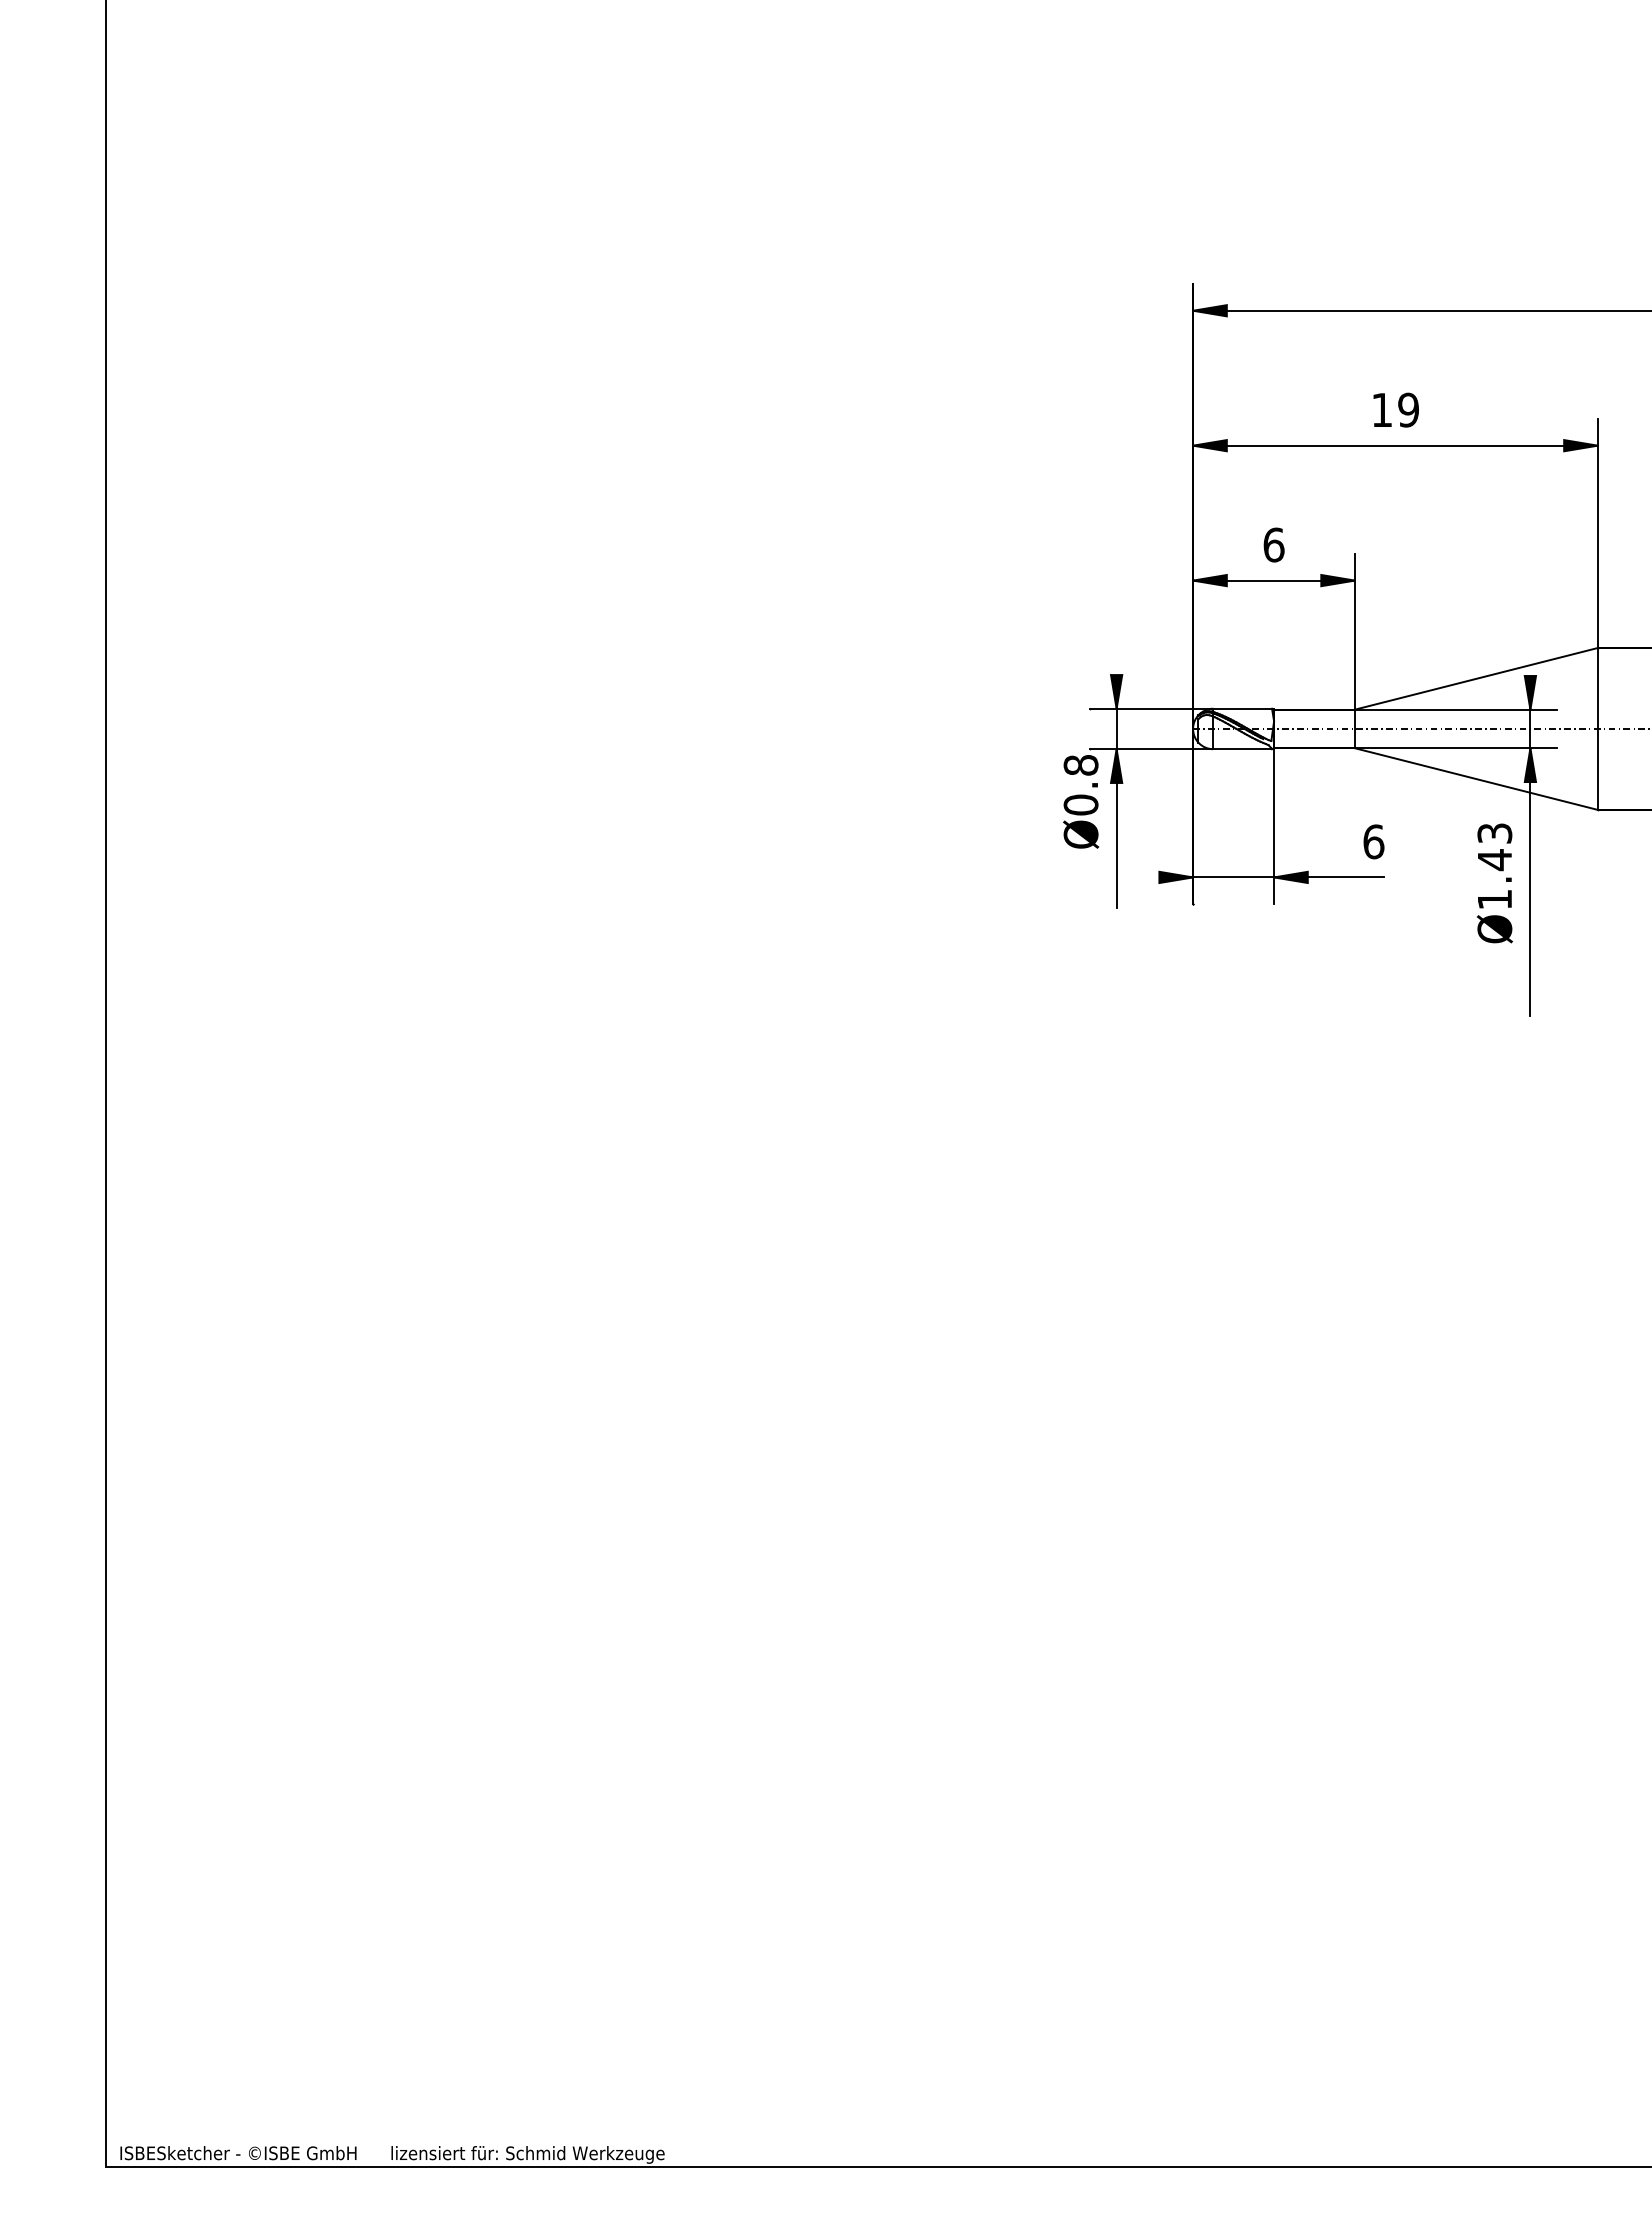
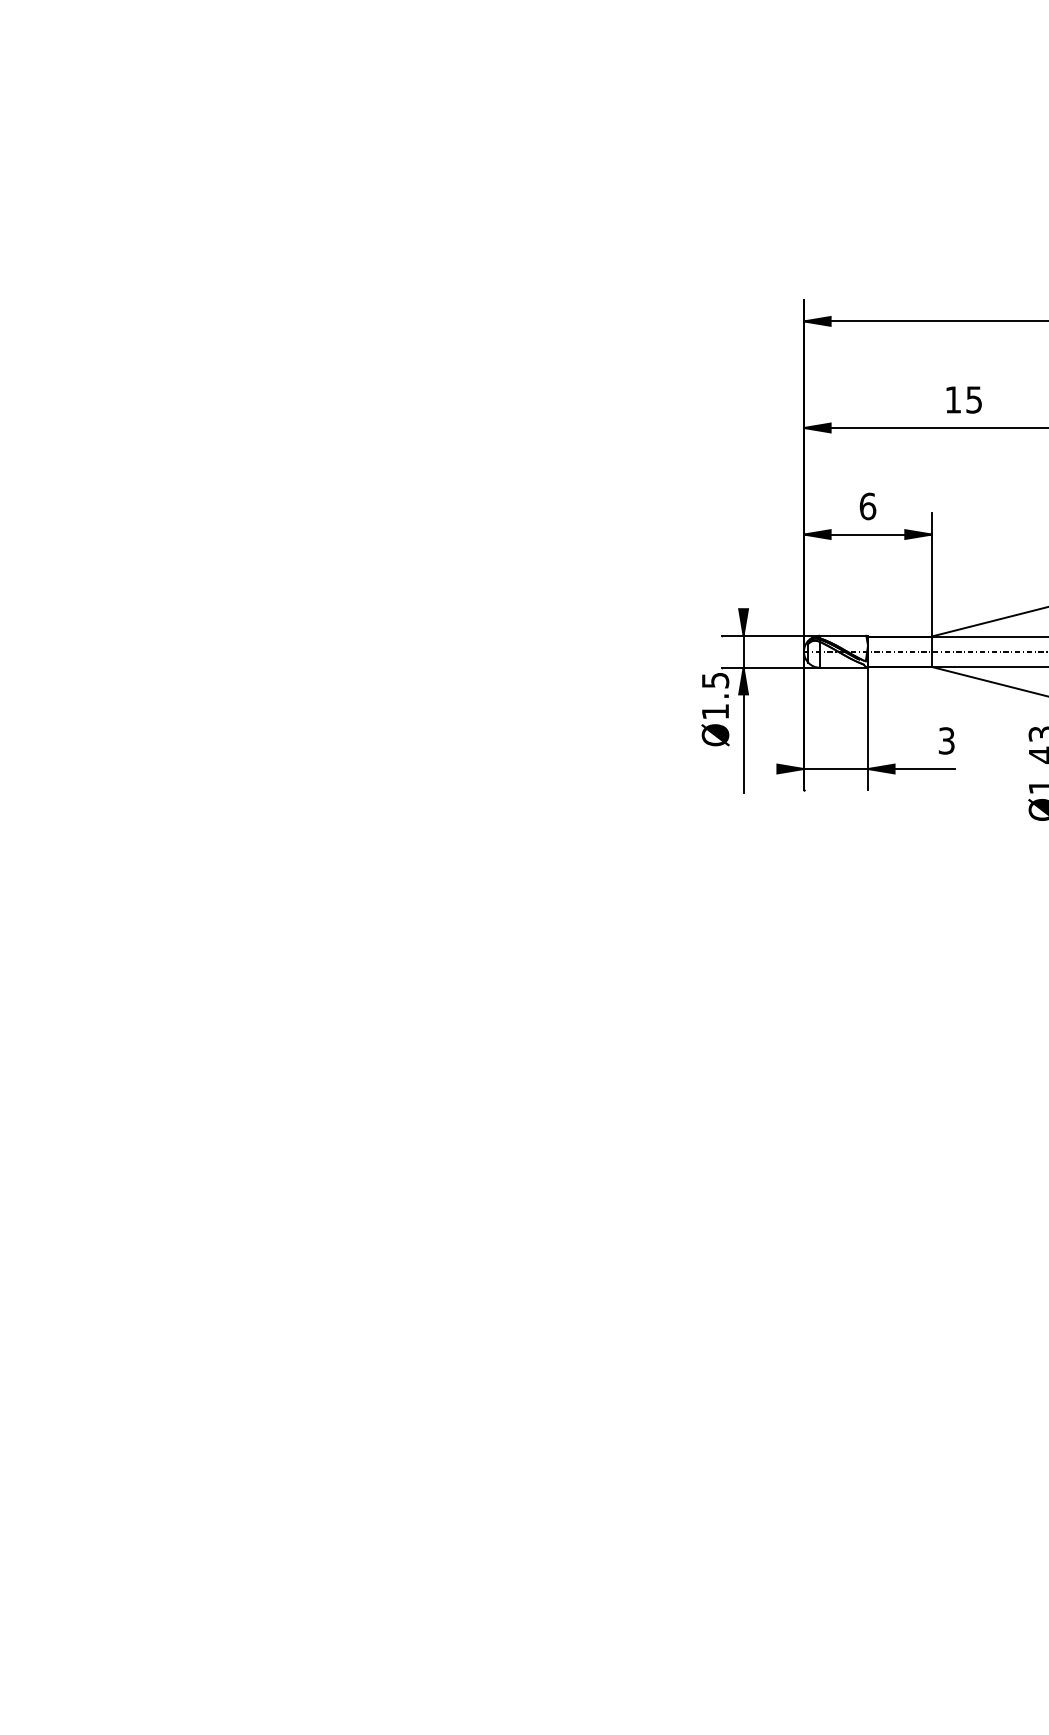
text: (1408, 409) -> (974, 399), 19 -> 15
text: (1080, 785) -> (715, 696), Ø0.8 -> Ø1.5
text: (1373, 841) -> (946, 740), 6 -> 3

